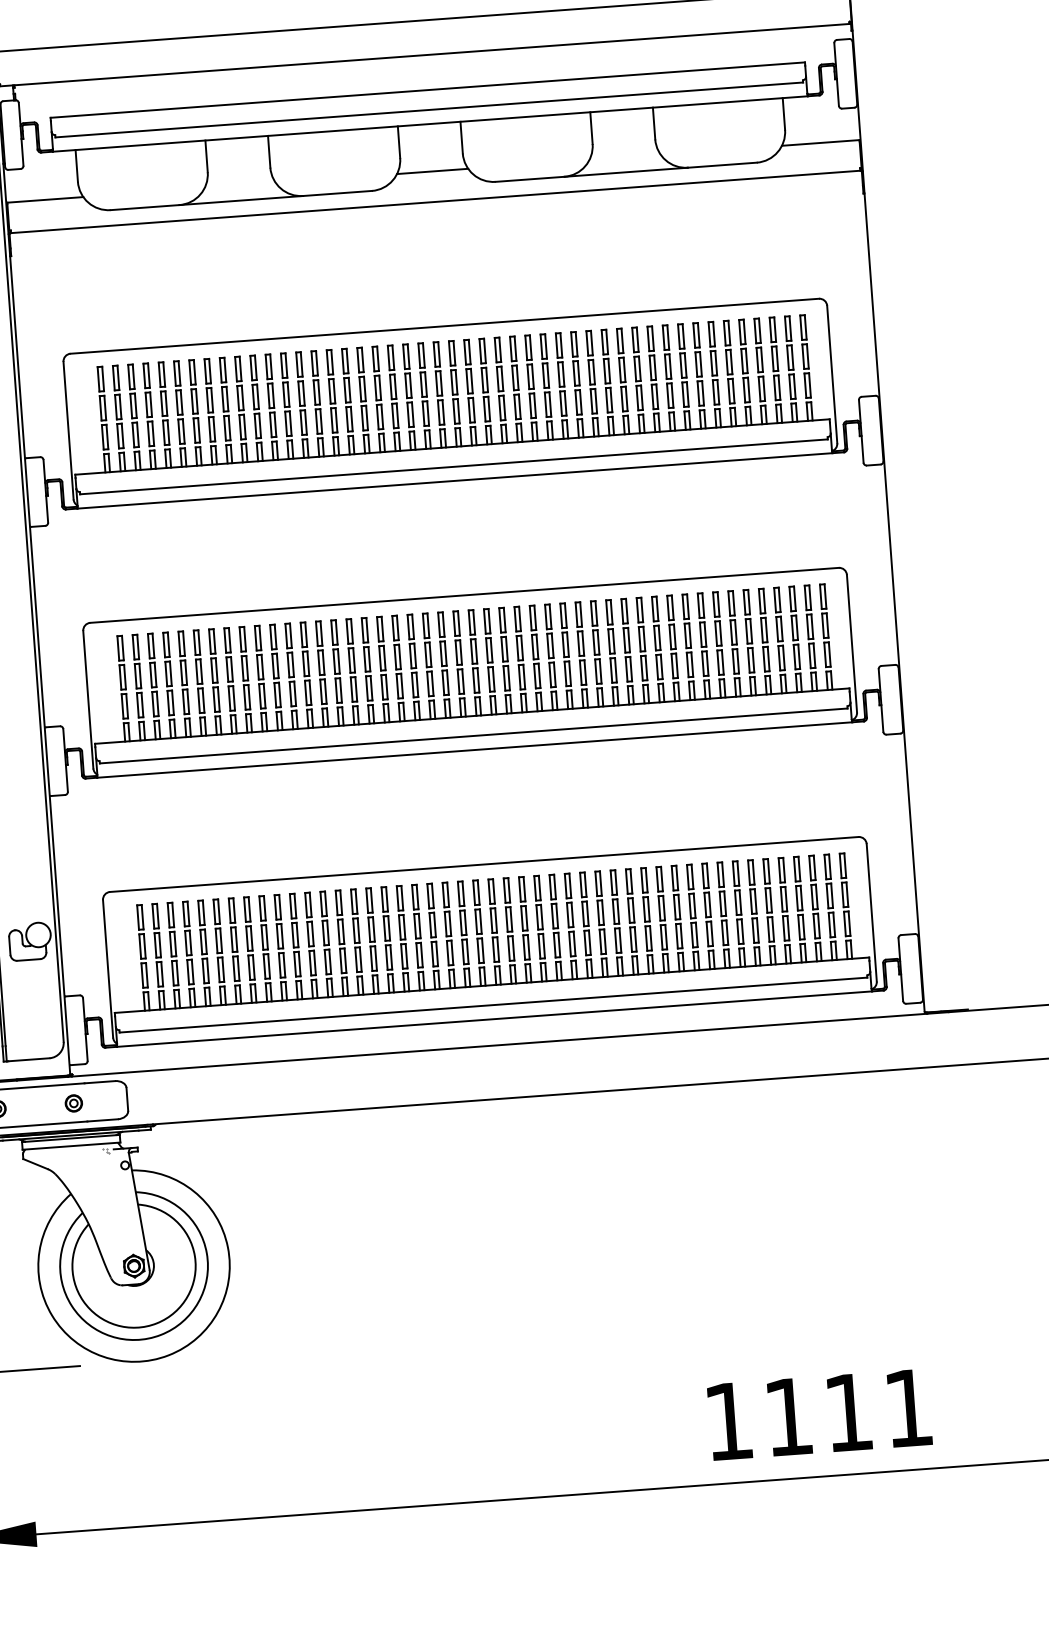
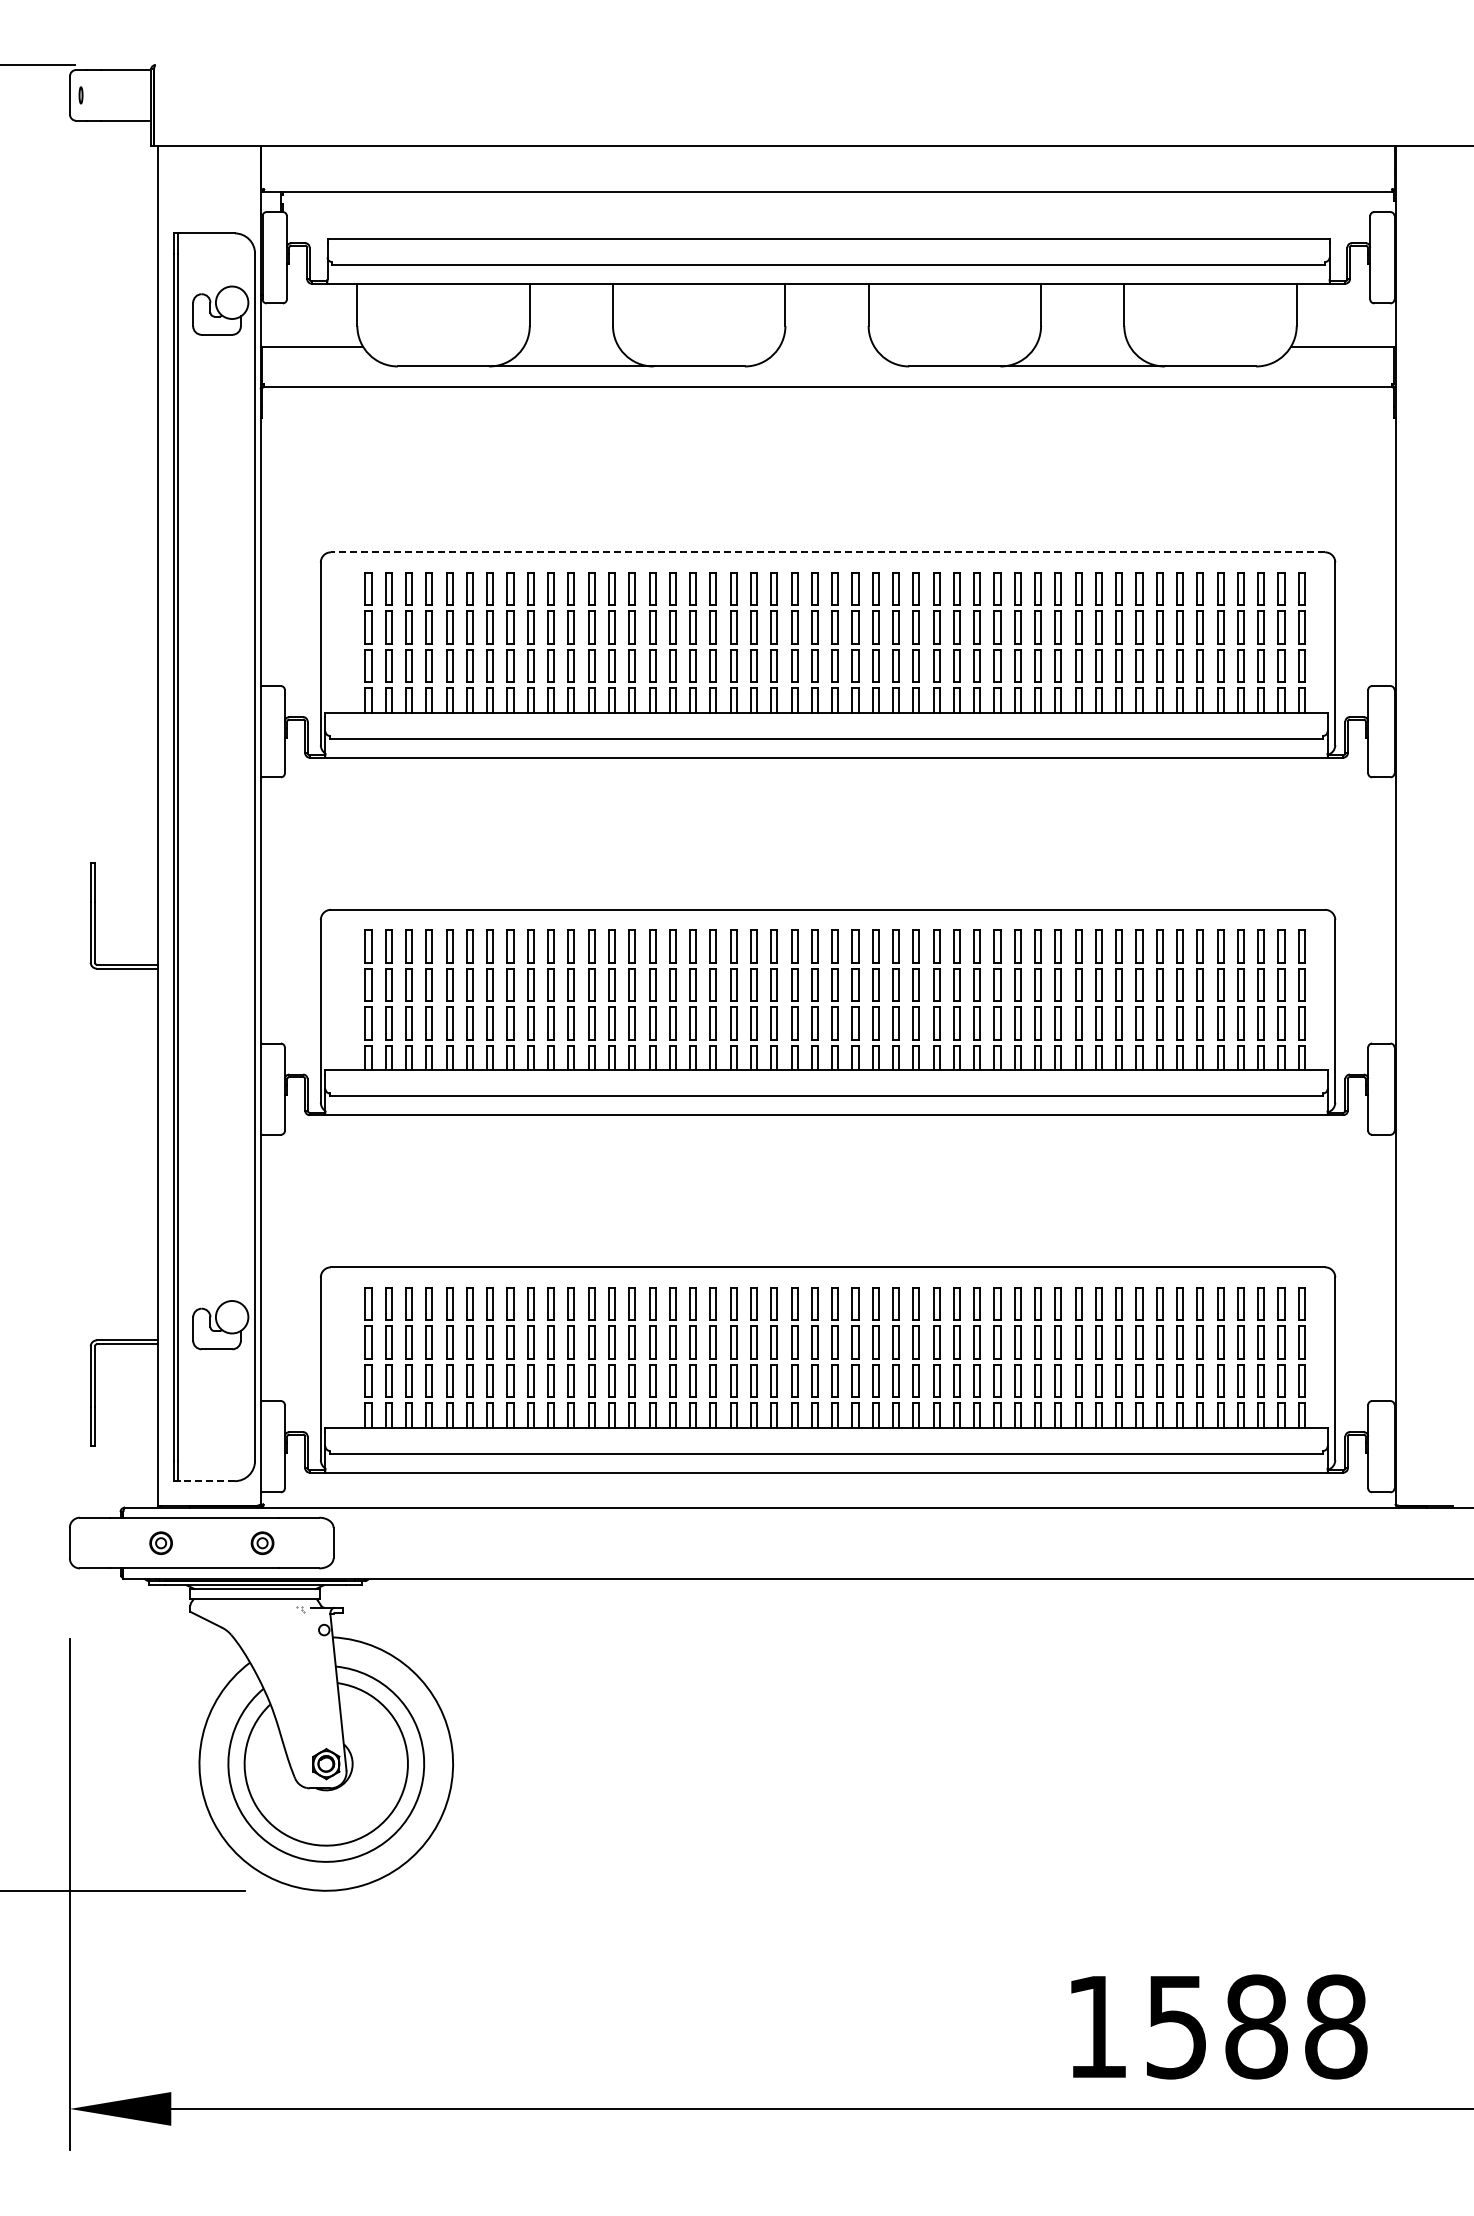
line: (432, 171) -> (826, 346), removed
line: (444, 326) -> (827, 552), solid -> dashed
line: (28, 1060) -> (206, 1481), solid -> dashed
text: (849, 1412) -> (1257, 2026), 1111 -> 1588

